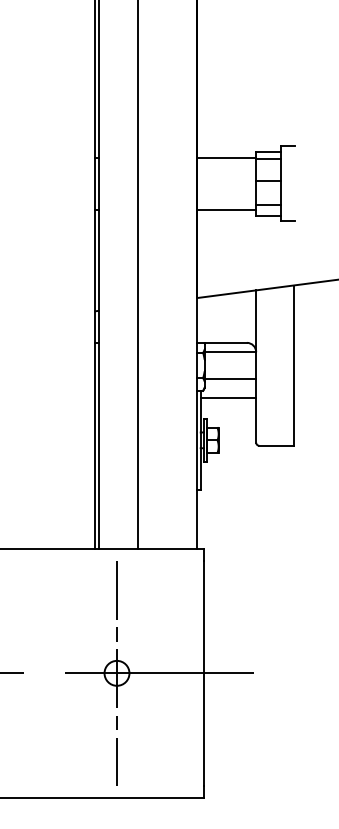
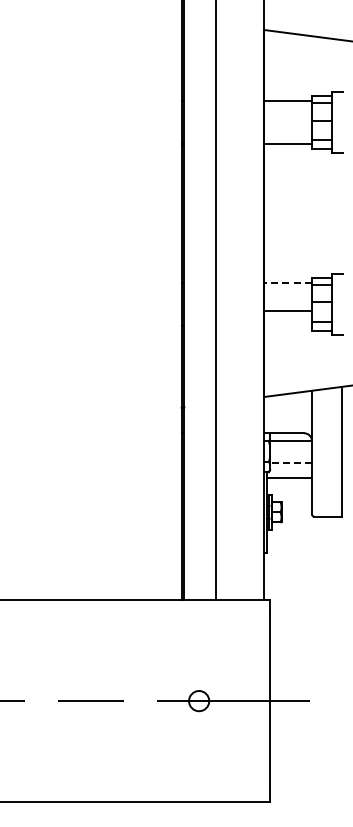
line: (226, 157) -> (287, 283), solid -> dashed
line: (226, 209) -> (287, 310), moved
line: (230, 378) -> (291, 462), solid -> dashed
line: (117, 673) -> (199, 701), removed

